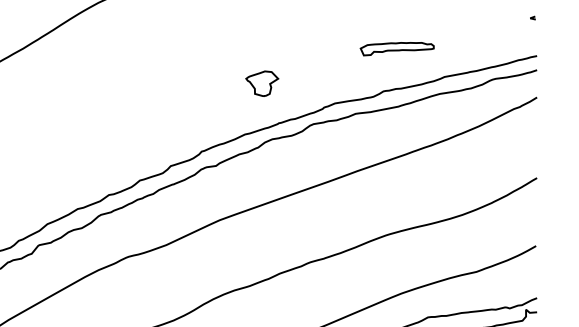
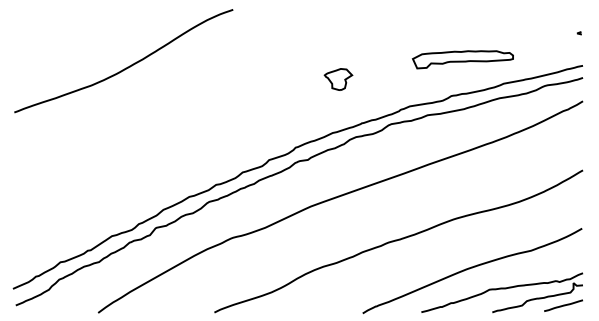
part: (397, 48) -> (463, 59), size x1.6
part: (262, 83) -> (338, 79), moved

